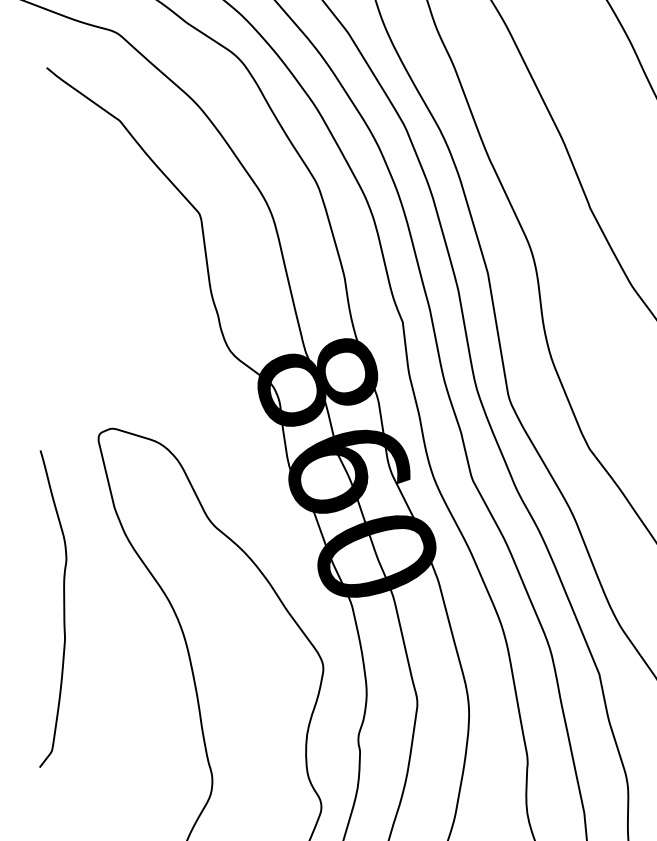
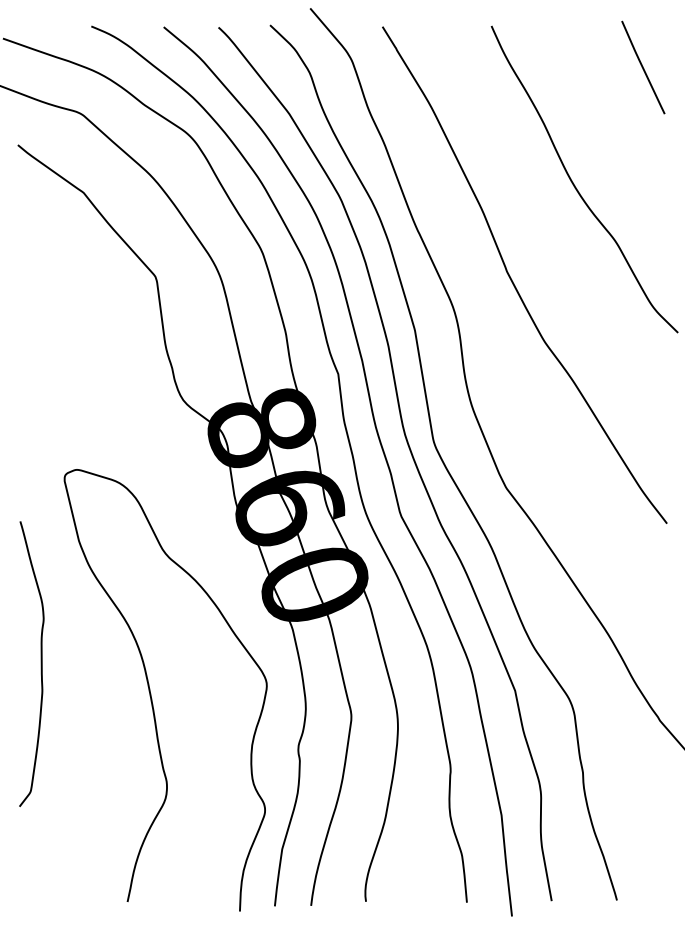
curve: (62, 608) -> (40, 663), moved

